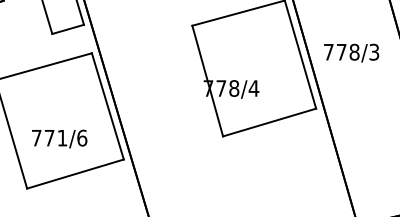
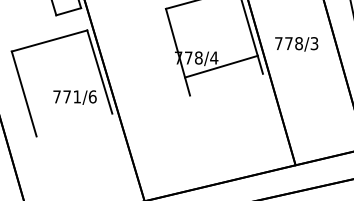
text: (351, 53) -> (296, 44), moved
line: (269, 122) -> (221, 66), moved
text: (58, 138) -> (74, 97), moved
line: (75, 173) -> (74, 124), removed

